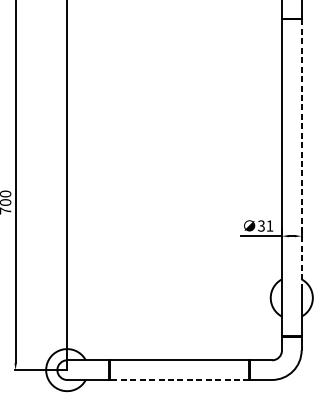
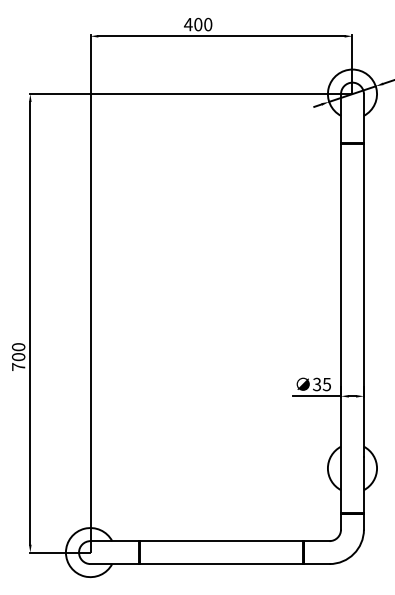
line: (301, 154) -> (363, 300), dashed -> solid
text: (269, 226) -> (326, 384), 31 -> 35
line: (179, 380) -> (221, 564), dashed -> solid

